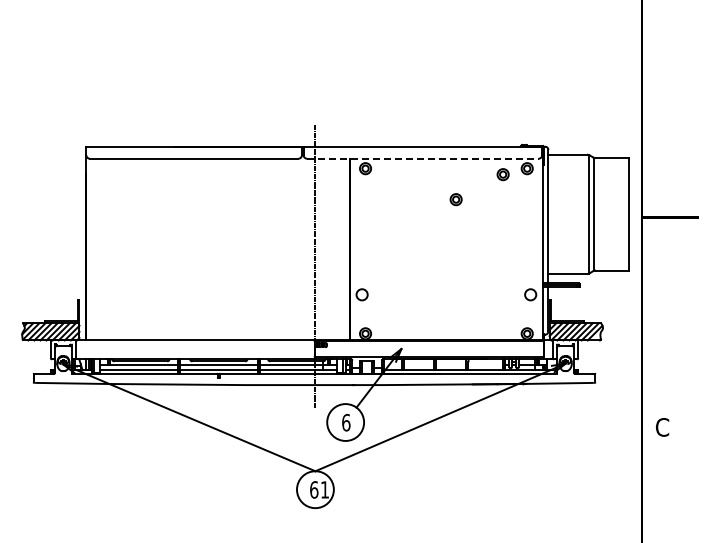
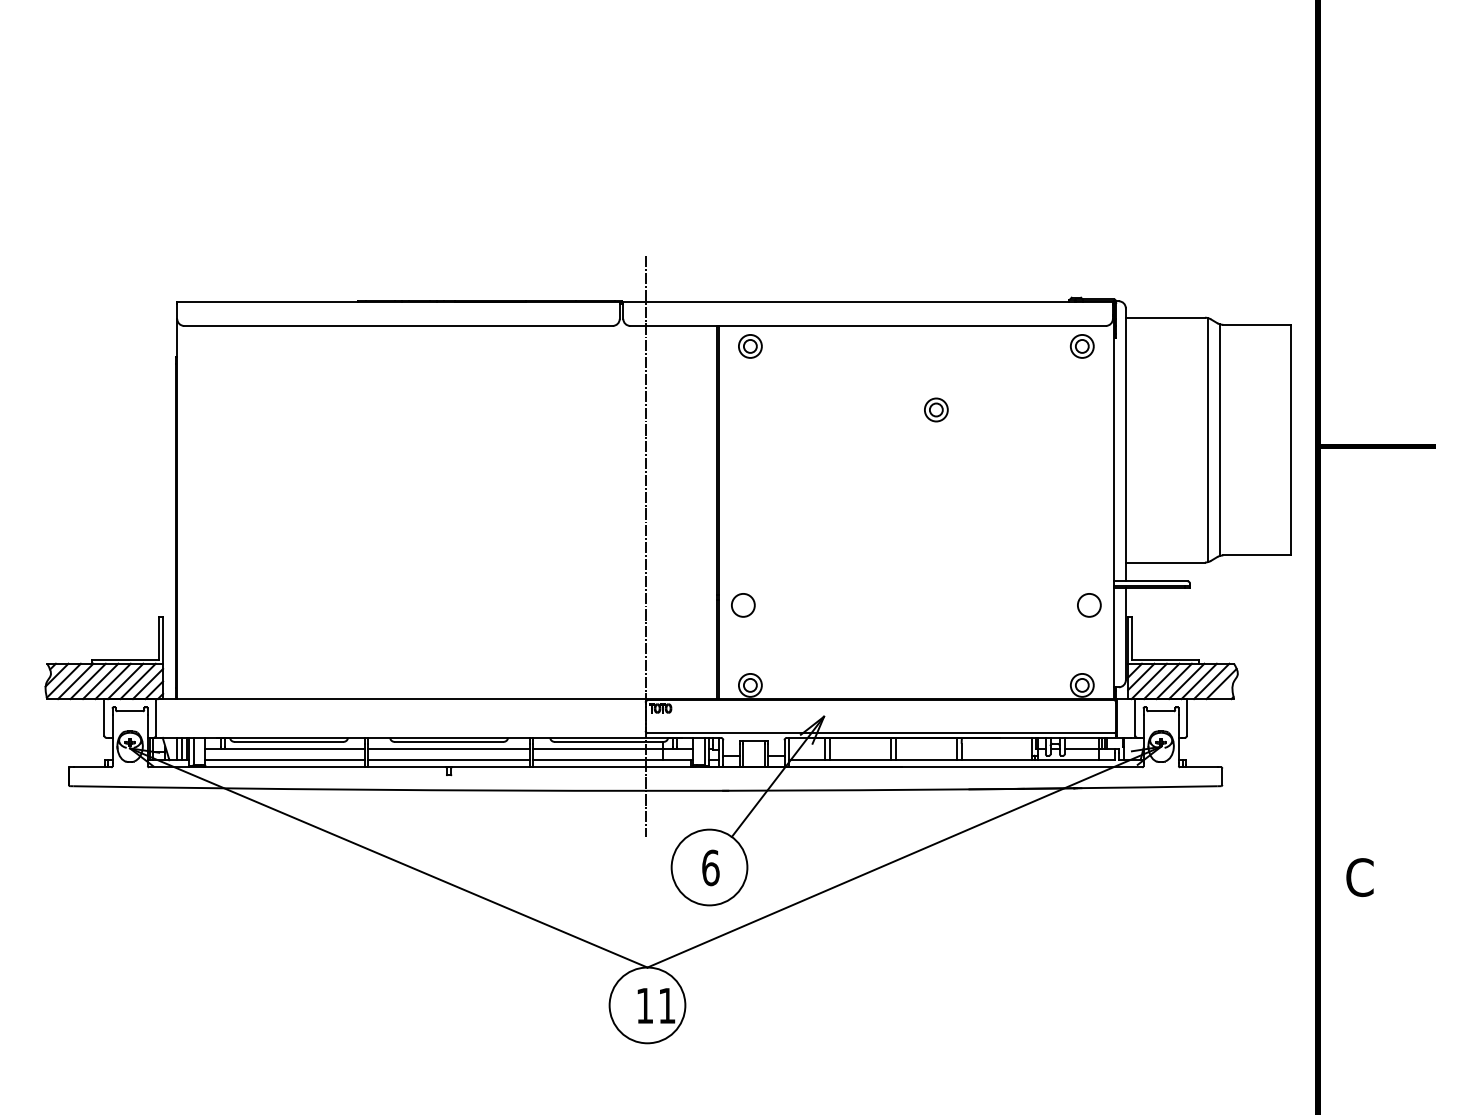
line: (422, 158) -> (867, 325), dashed -> solid
part: (502, 174) -> (1031, 358), removed
text: (314, 489) -> (645, 1005), 61 -> 11

